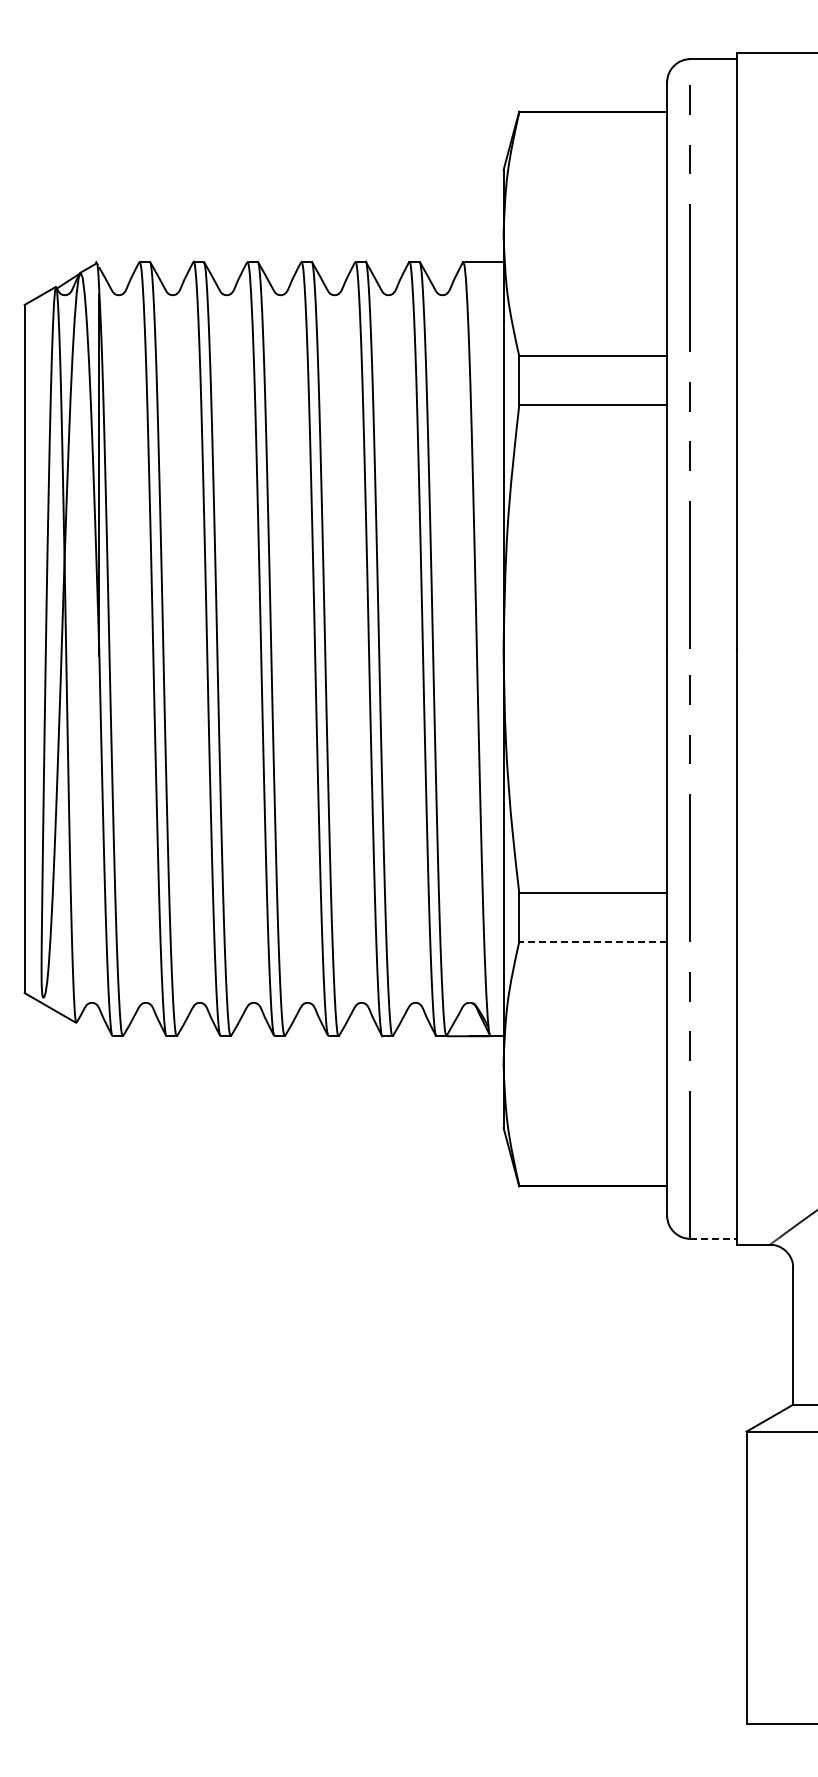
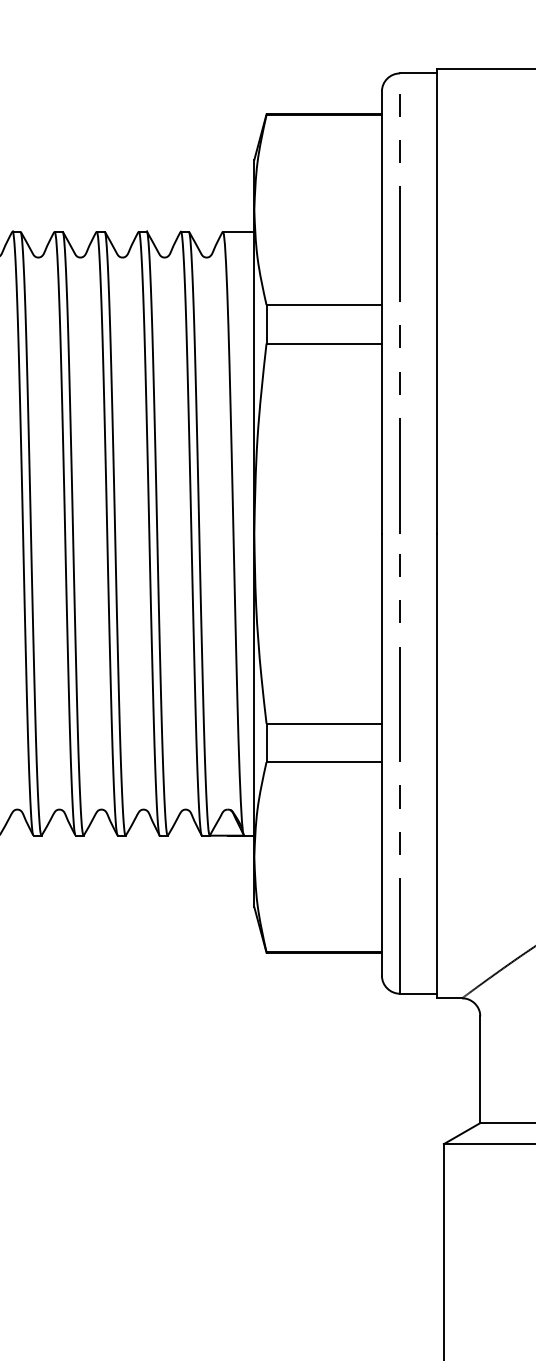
line: (593, 941) -> (324, 761), dashed -> solid
line: (714, 1238) -> (418, 993), dashed -> solid

